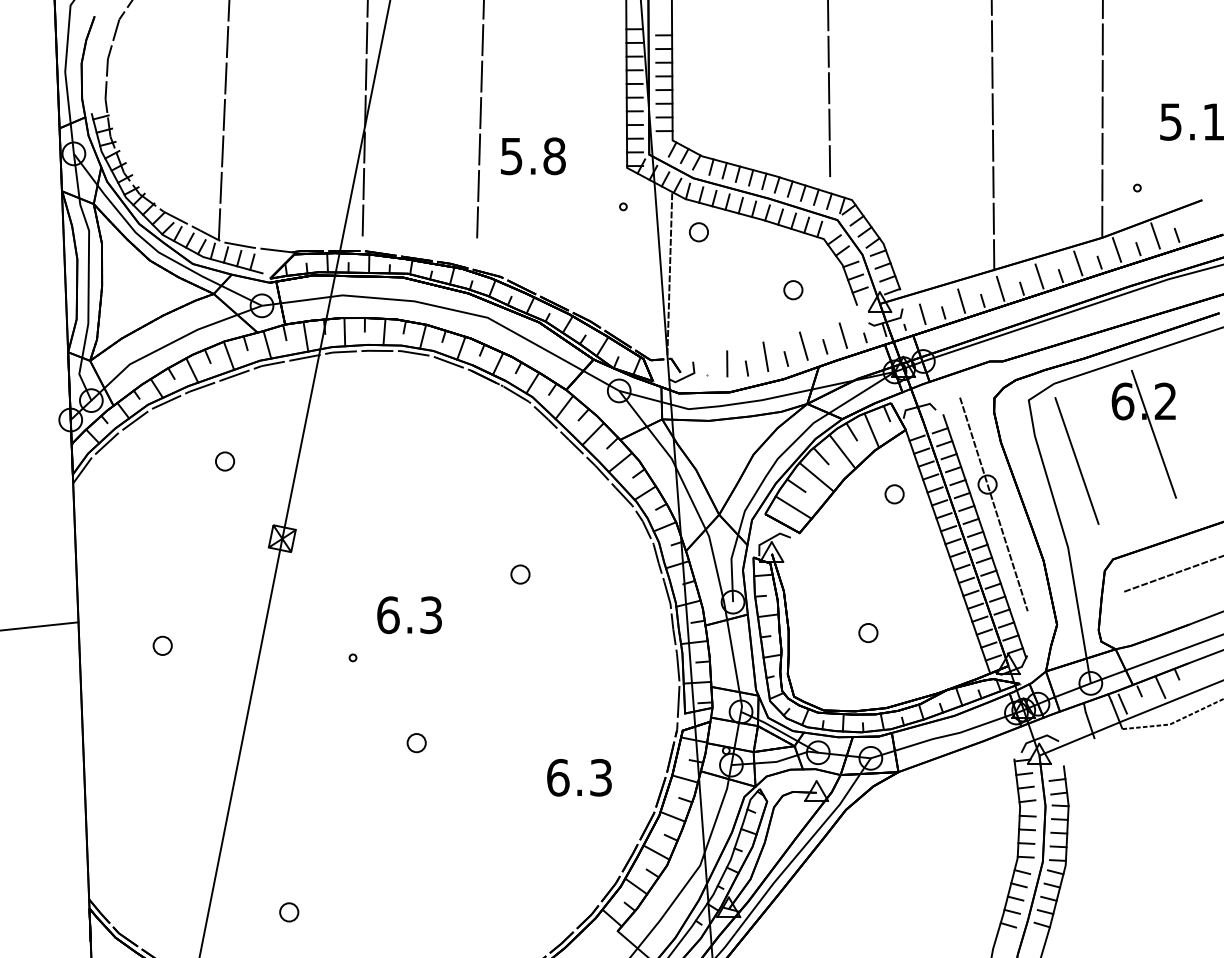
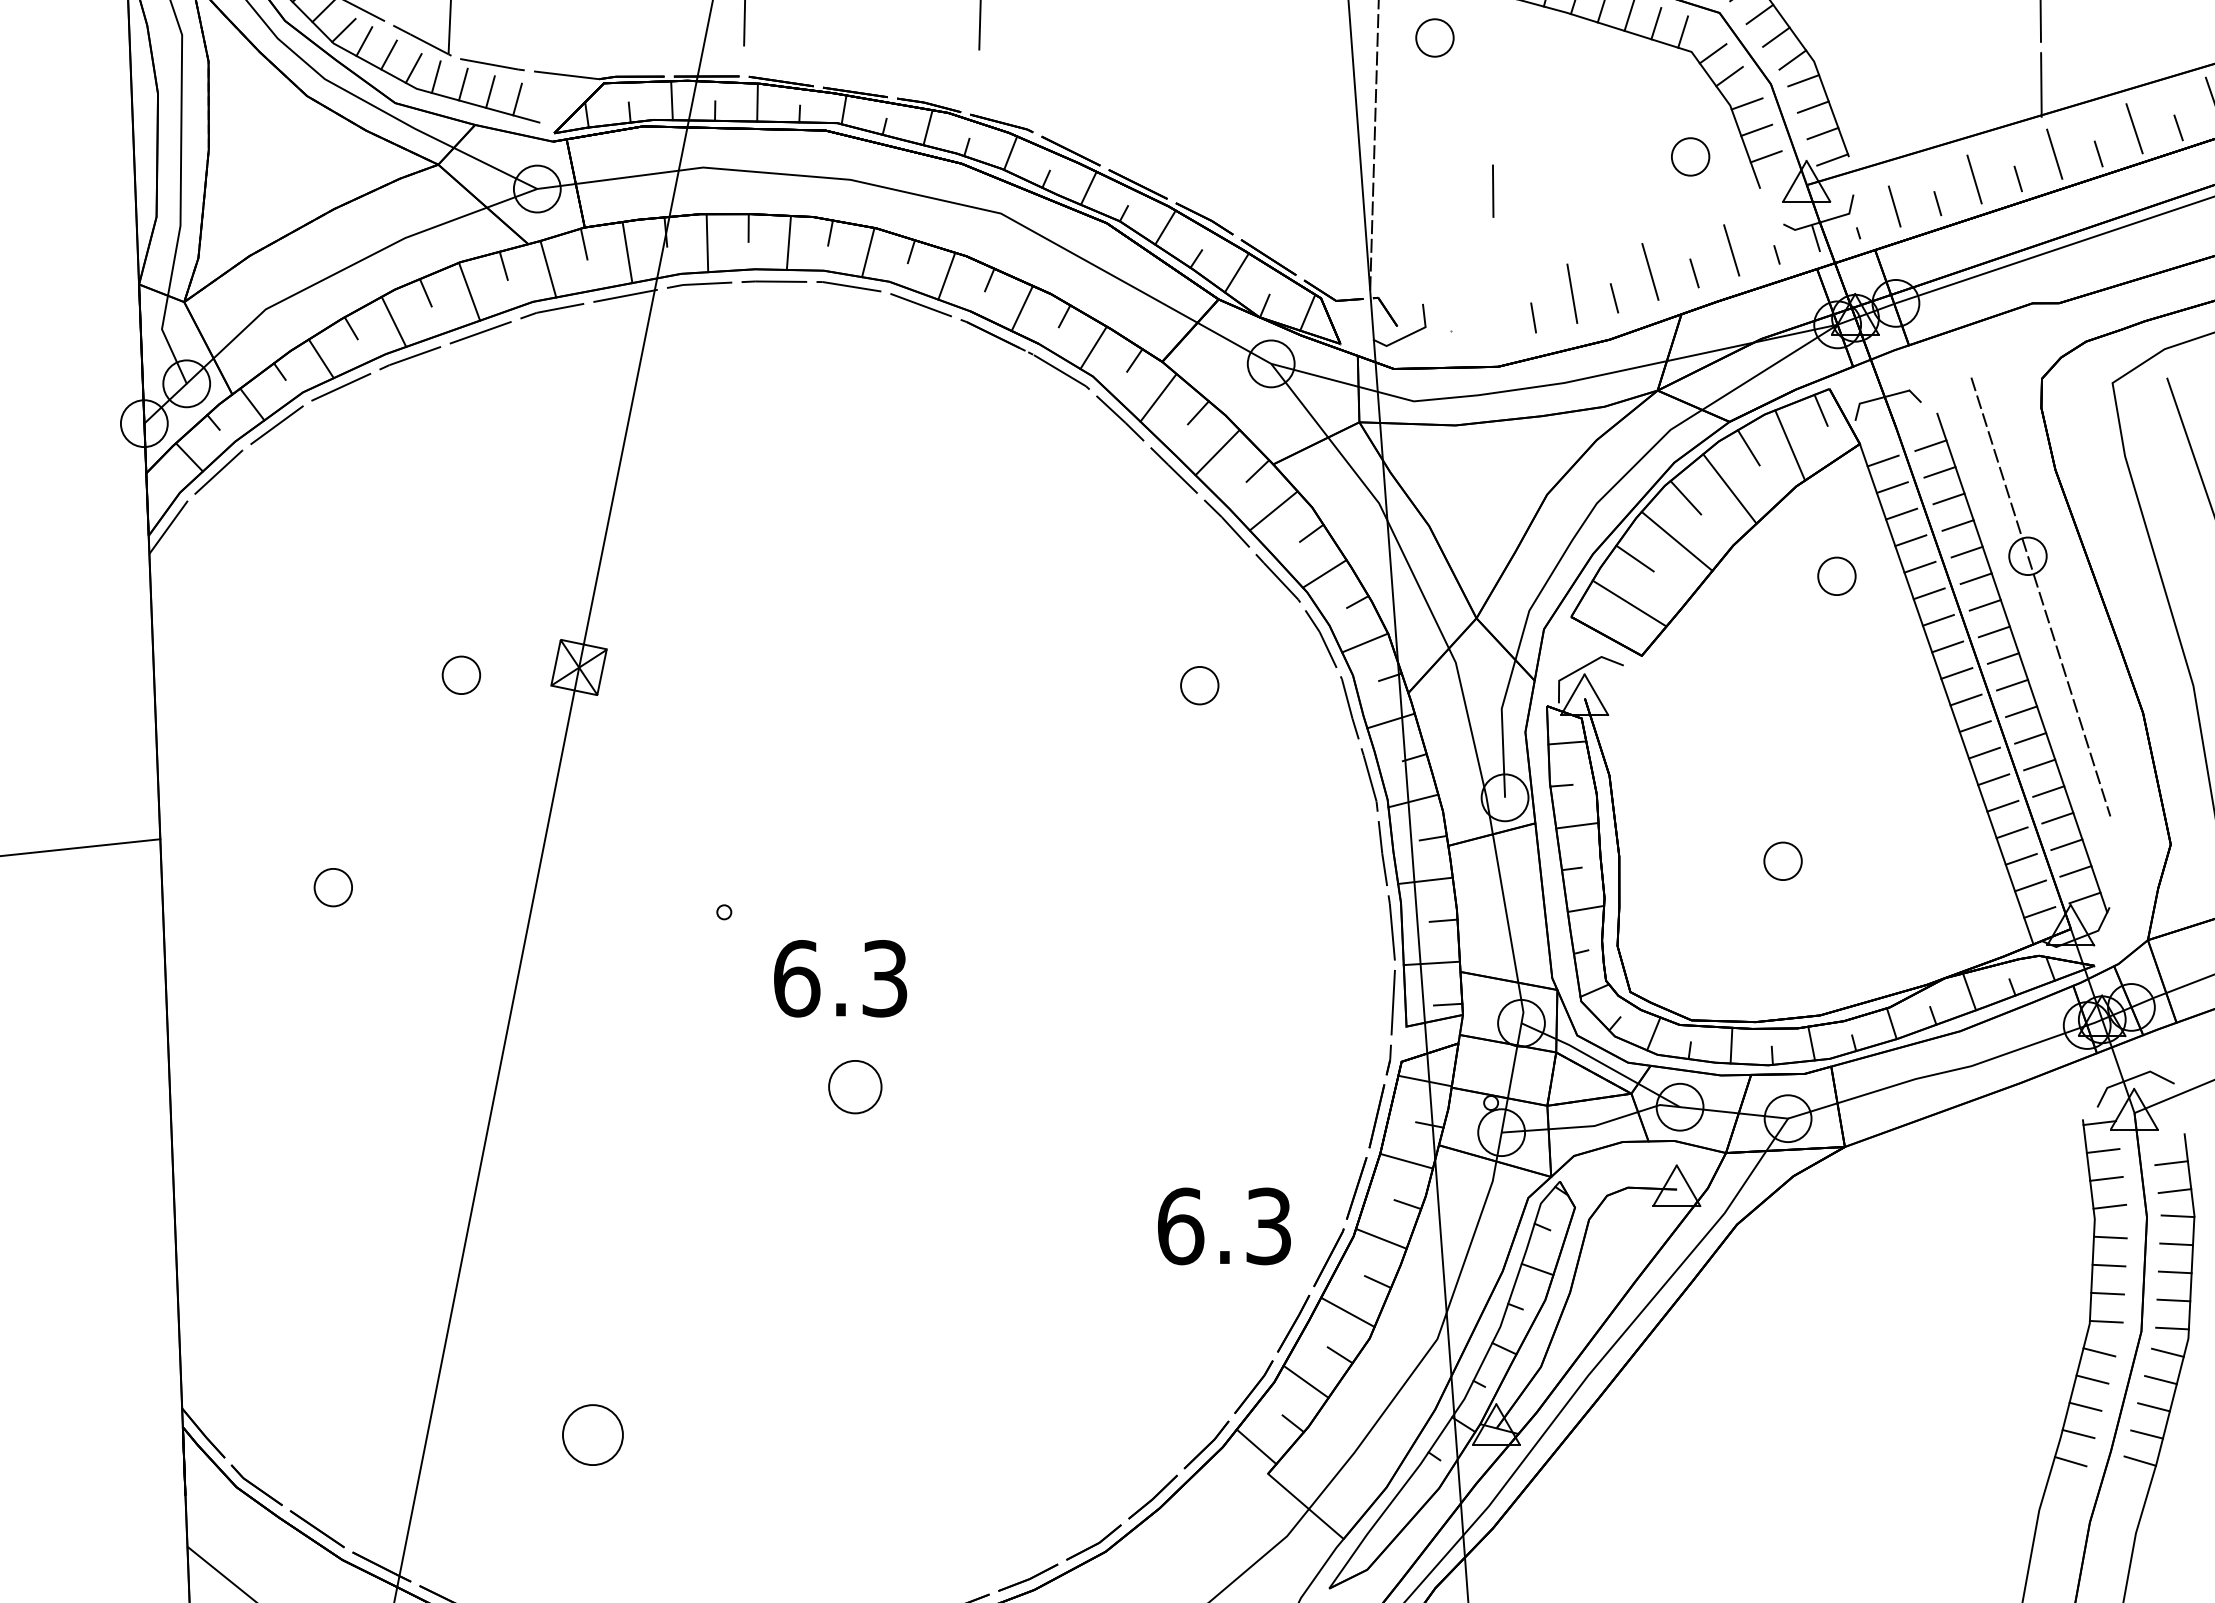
part: (793, 290) -> (1690, 157), moved
line: (727, 363) -> (1493, 190), moved
part: (225, 461) -> (462, 675), moved
part: (520, 574) -> (1199, 685), moved
text: (409, 615) -> (840, 979), moved
part: (416, 743) -> (854, 1088), size x1.4
text: (579, 777) -> (1224, 1225), moved
part: (289, 912) -> (593, 1435), size x1.6

